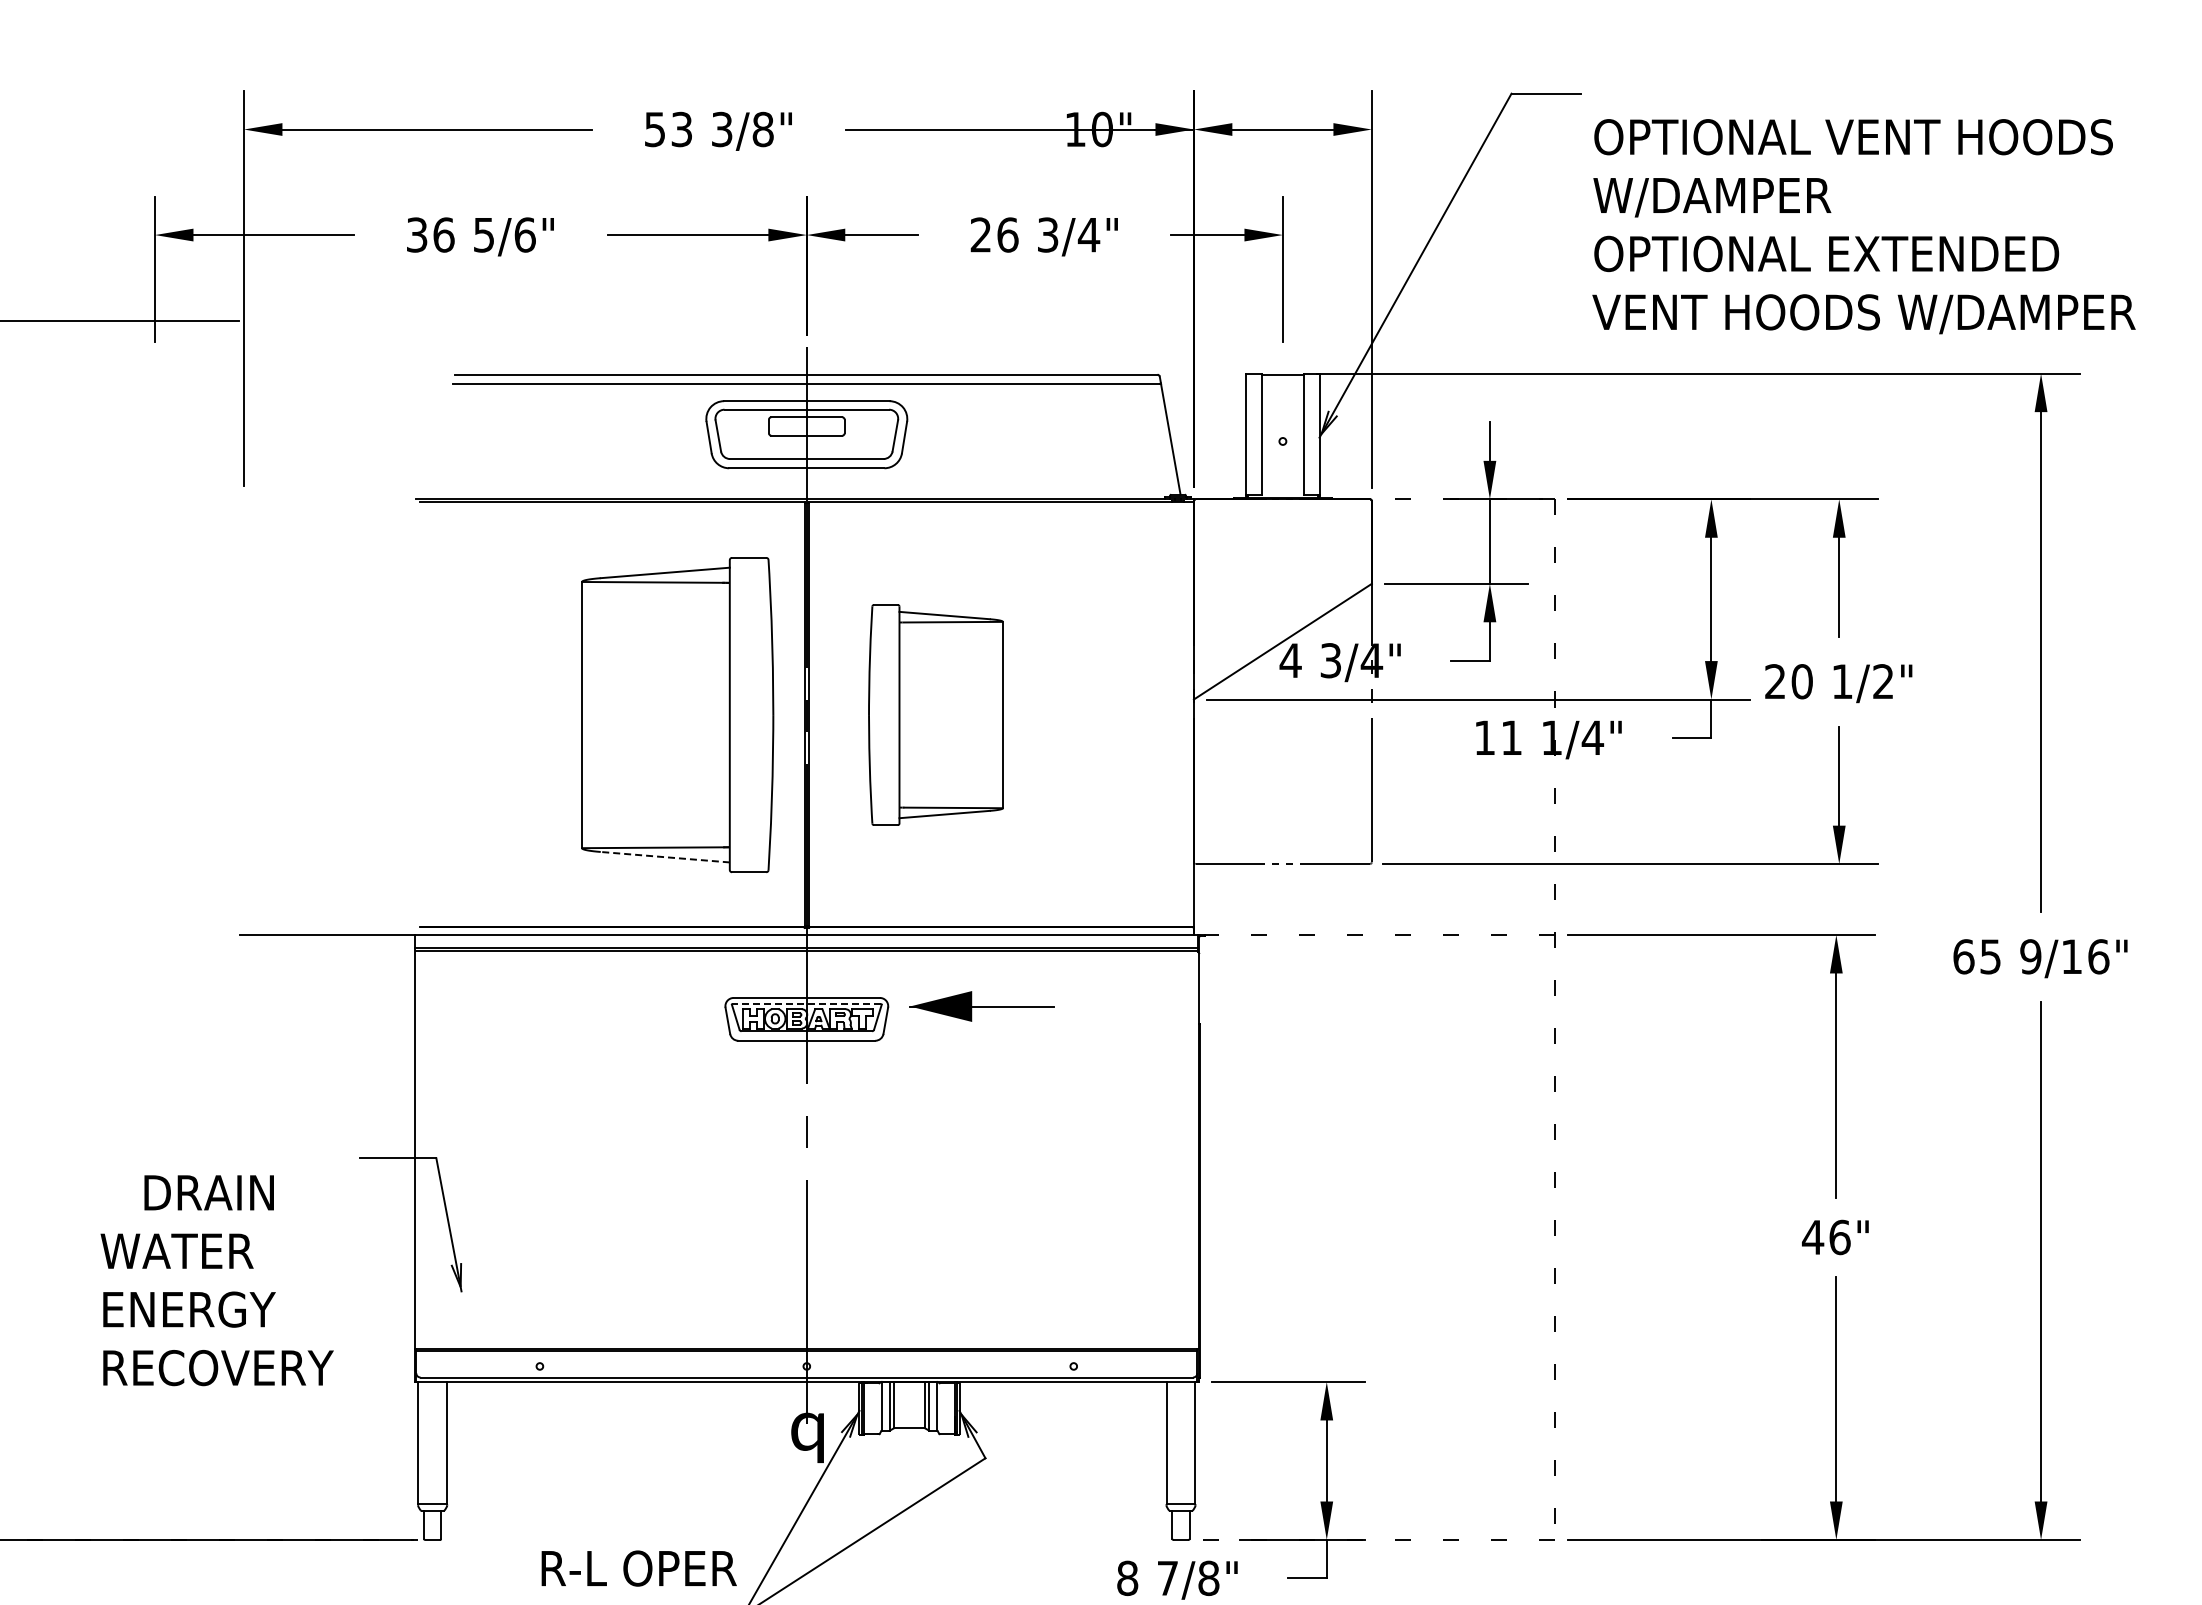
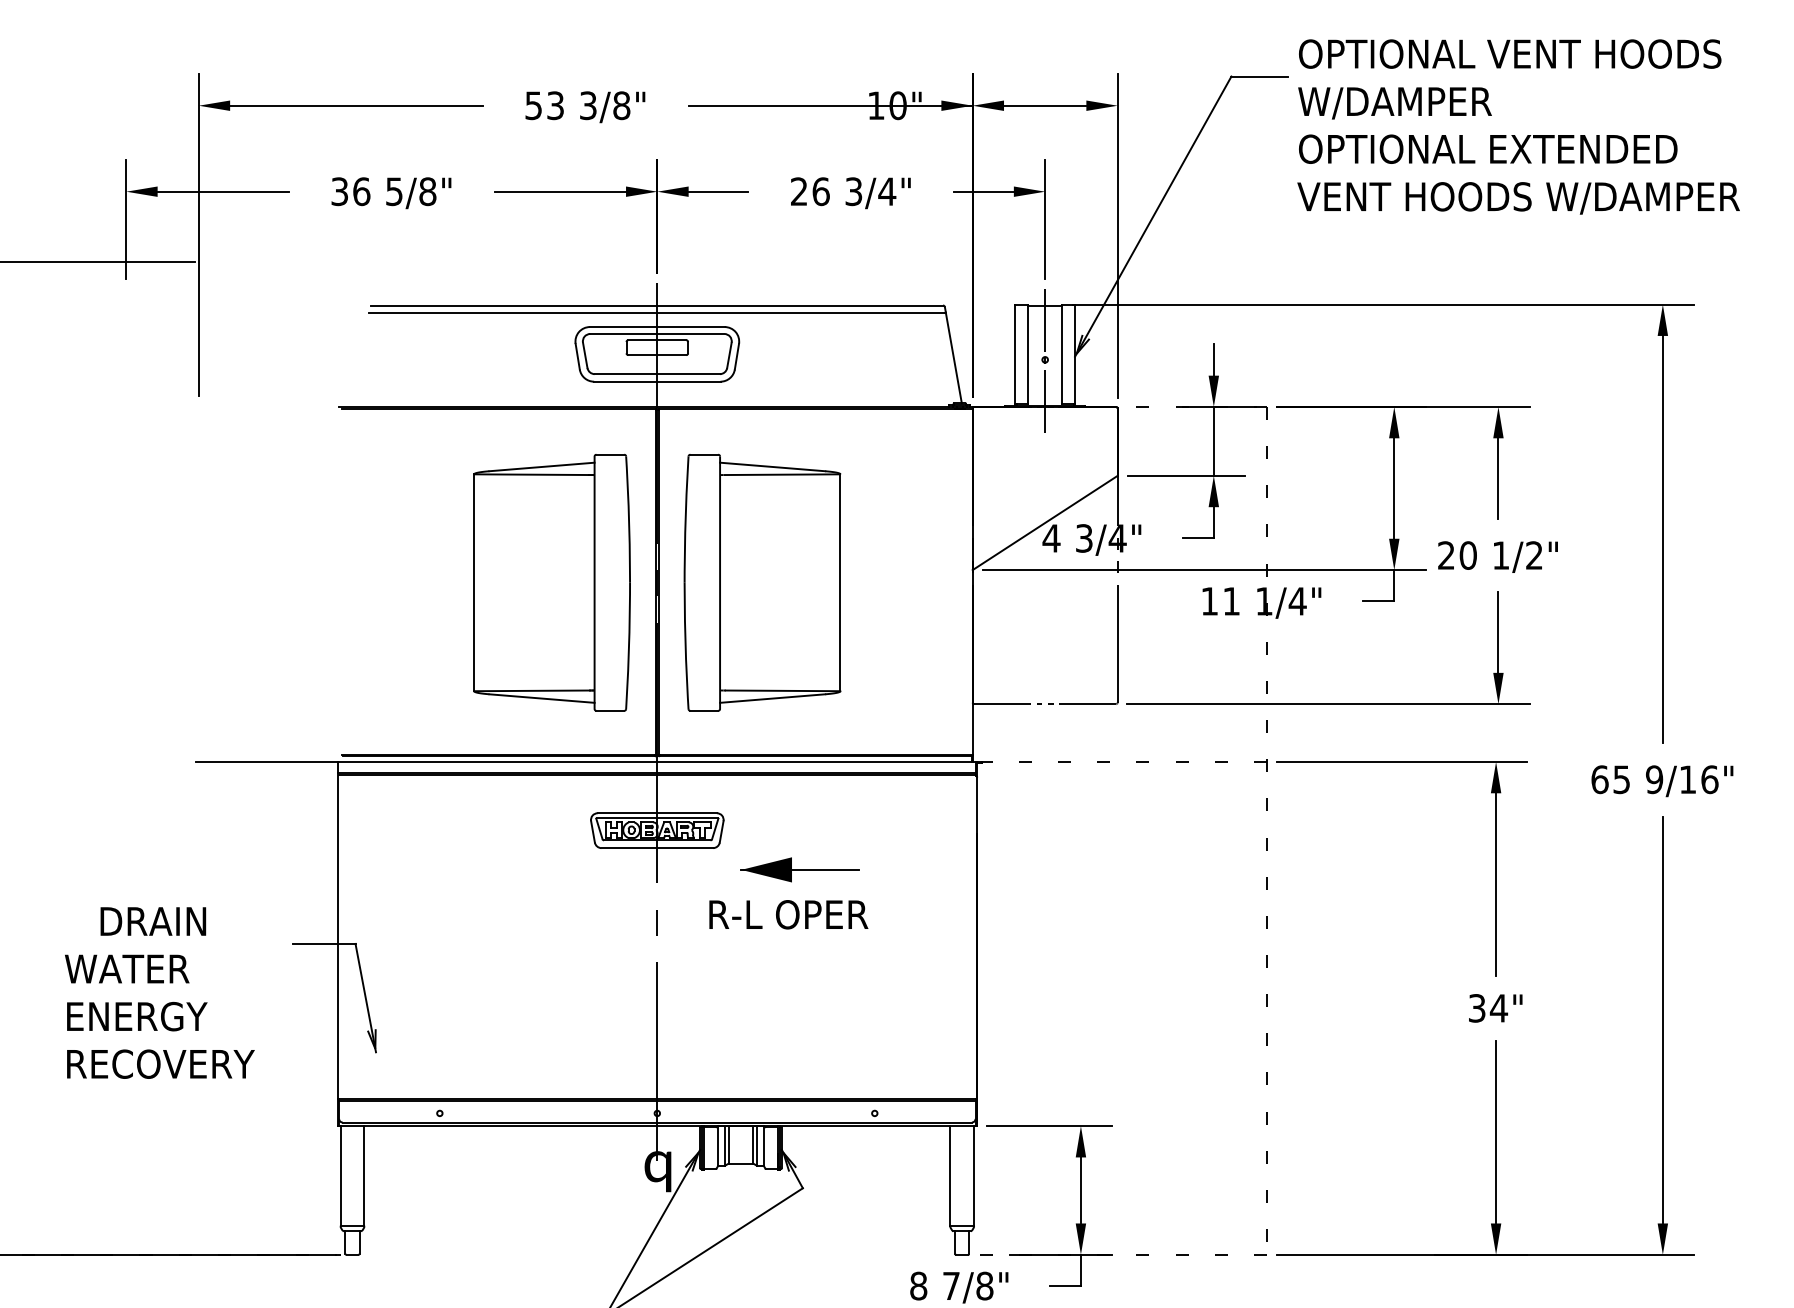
text: (1863, 226) -> (1518, 126), moved
text: (524, 234) -> (427, 191), 5/6" -> 5/8"
line: (1282, 442) -> (1044, 360), added
part: (935, 714) -> (762, 582), size x1.43
line: (665, 857) -> (542, 698), dashed -> solid
line: (806, 1004) -> (657, 818), dashed -> solid
part: (981, 1006) -> (799, 869), moved
text: (1826, 1237) -> (1488, 1008), 46" -> 34"
text: (216, 1280) -> (159, 992), moved
text: (638, 1568) -> (788, 914), moved

